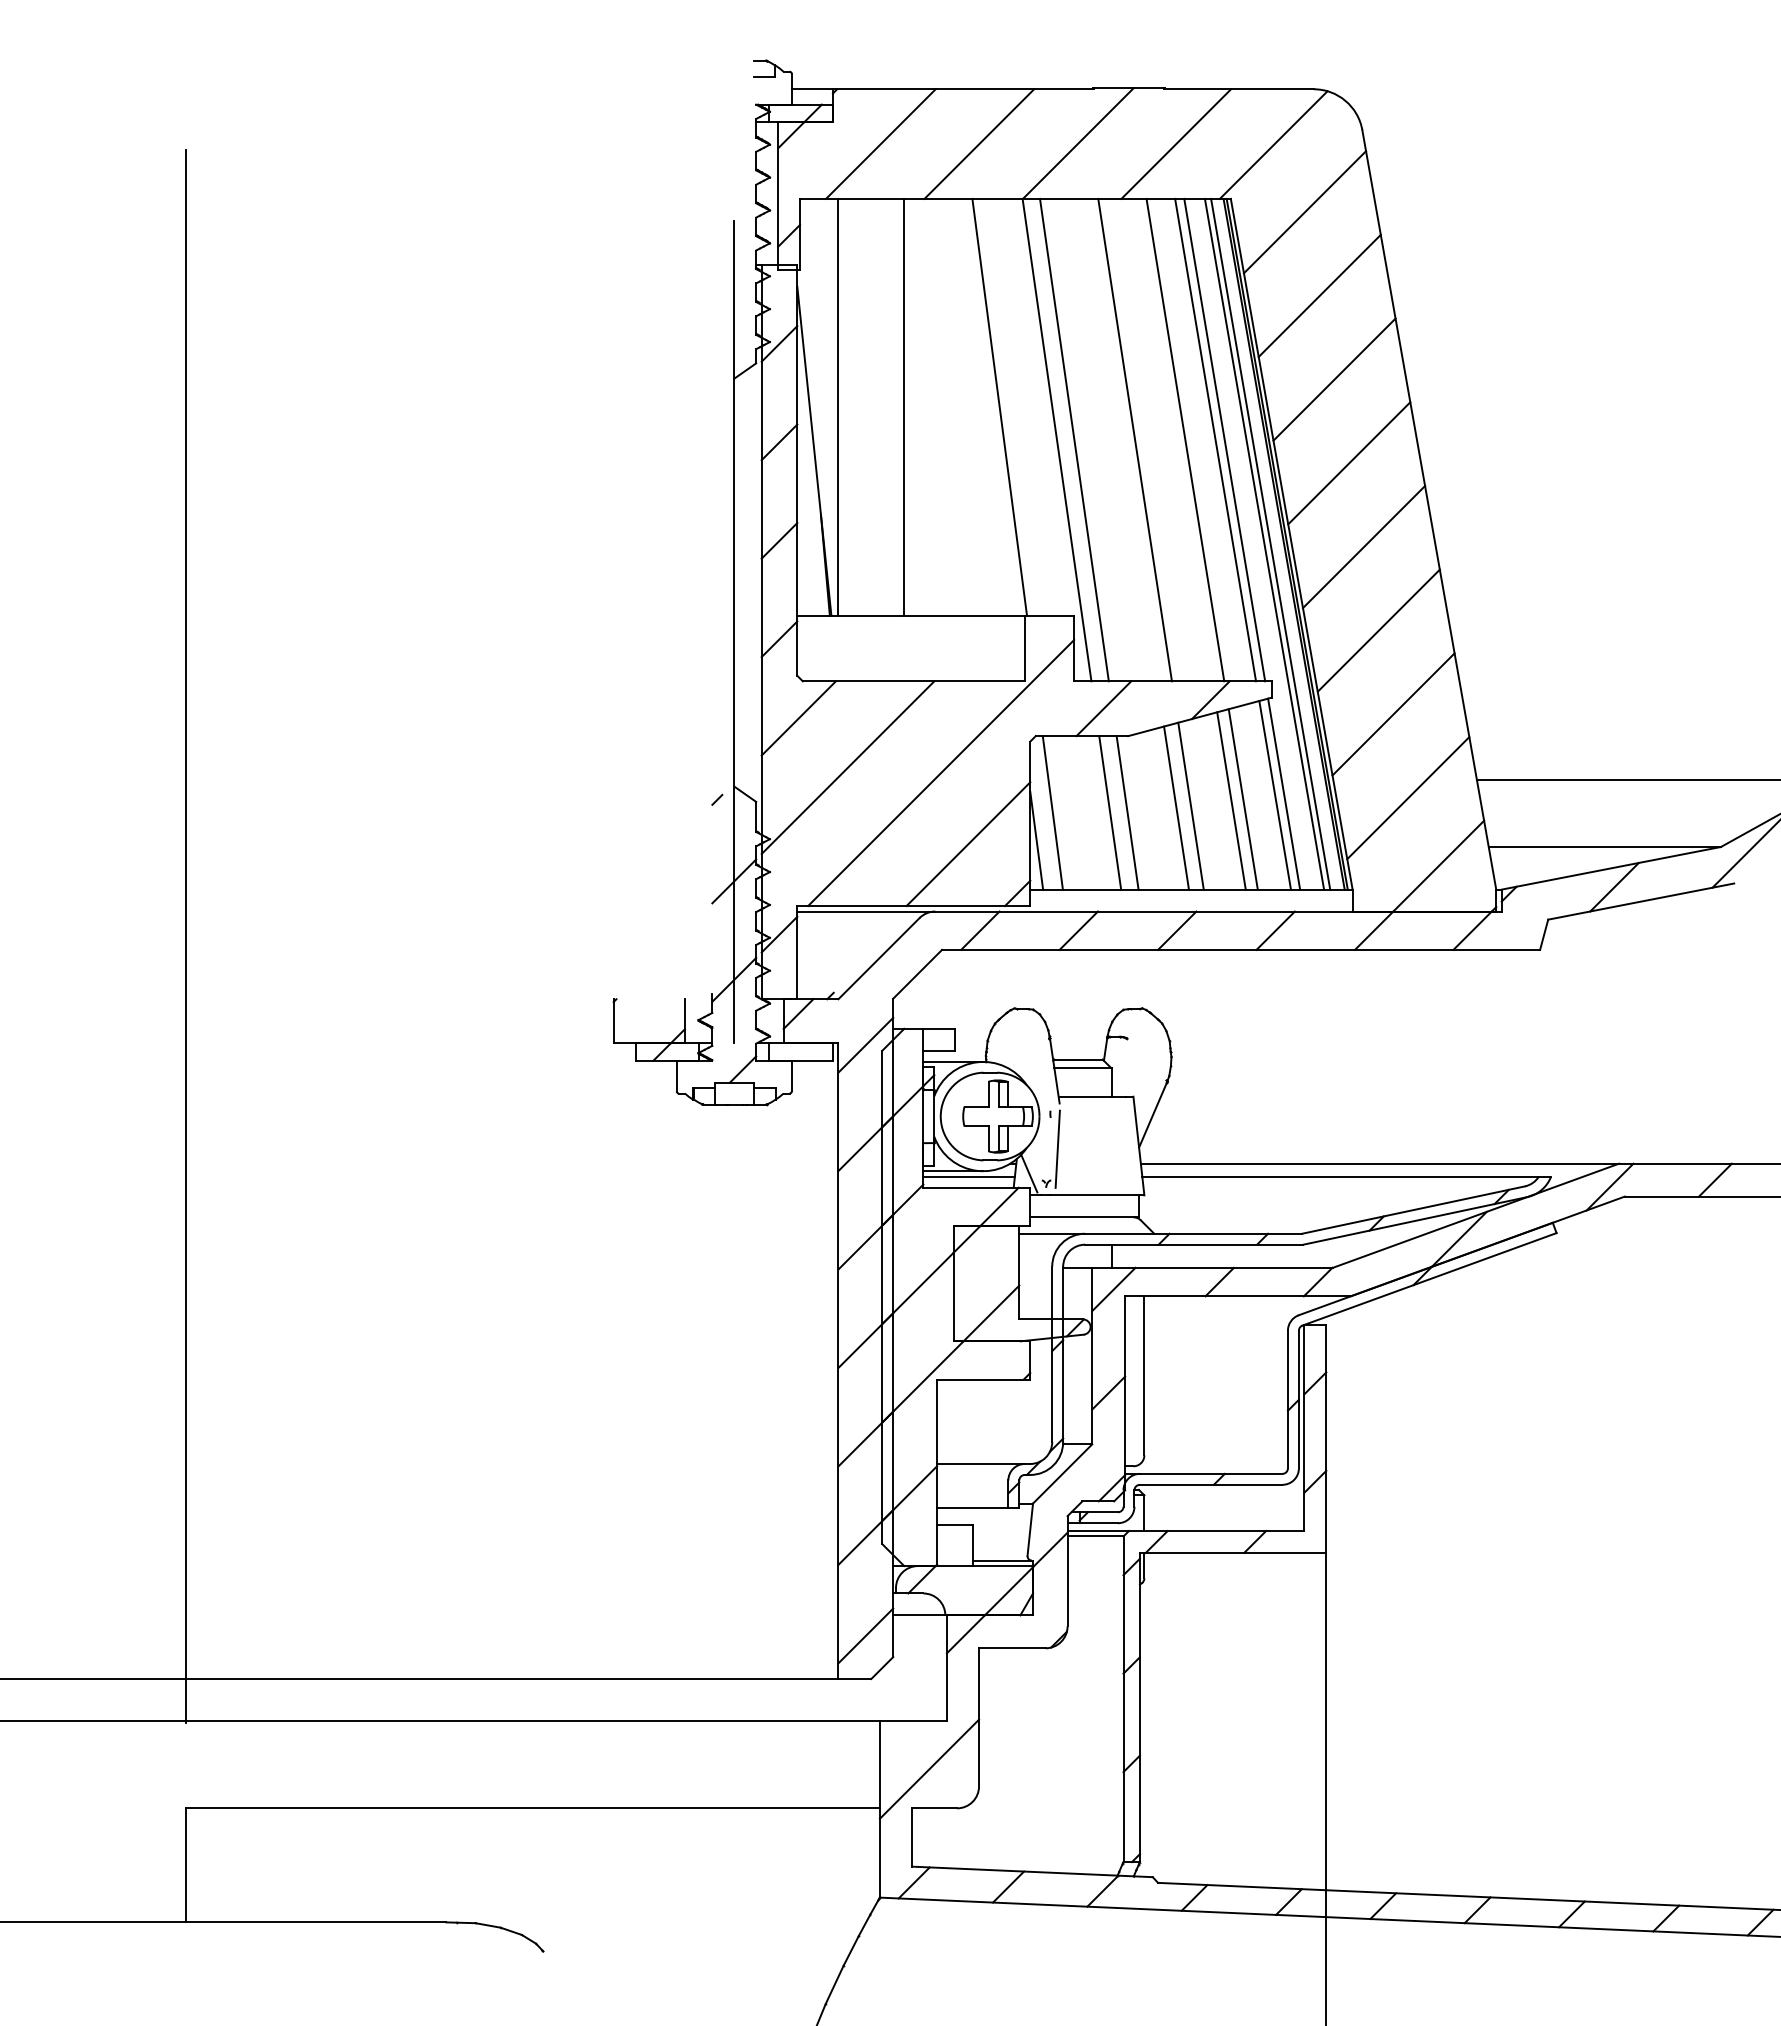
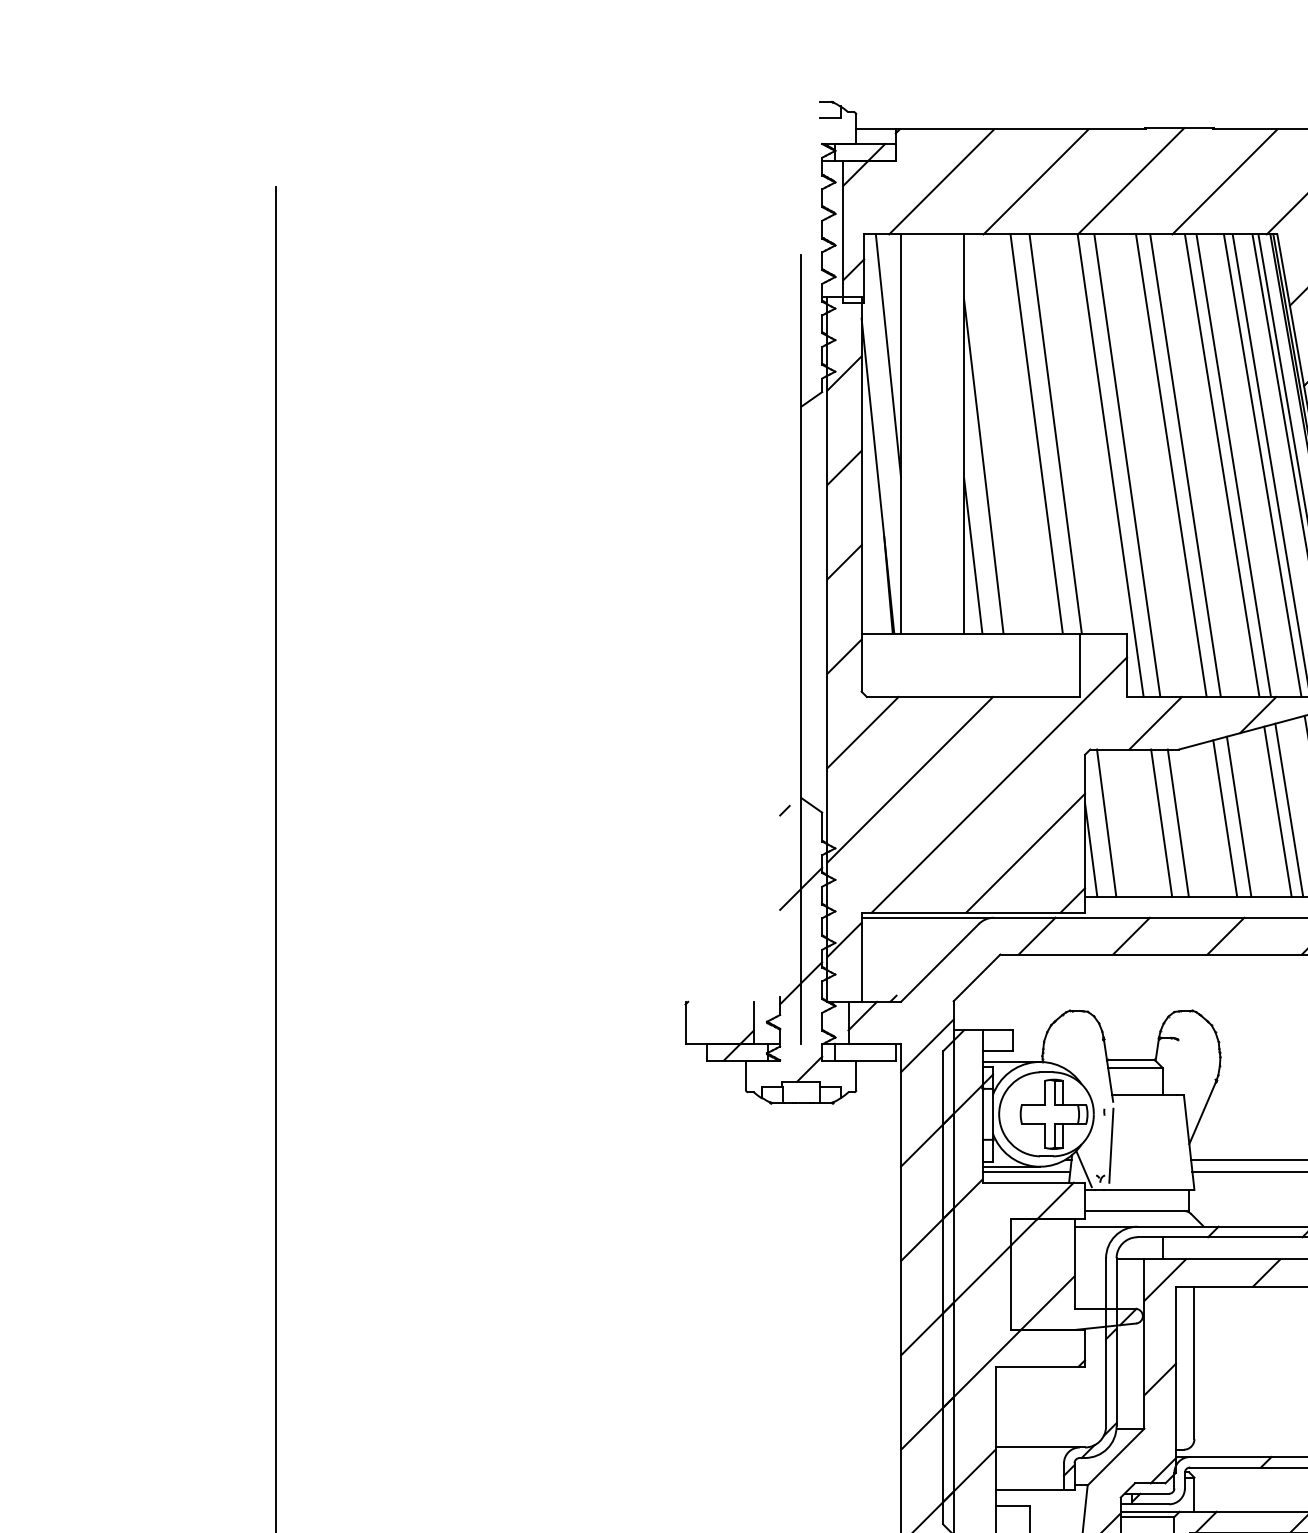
line: (825, 325) -> (888, 355), added
line: (979, 406) -> (1036, 433), added
line: (1120, 439) -> (1171, 465), added
line: (1173, 439) -> (1222, 465), added
line: (924, 441) -> (983, 467), added
line: (913, 534) -> (973, 556), added

